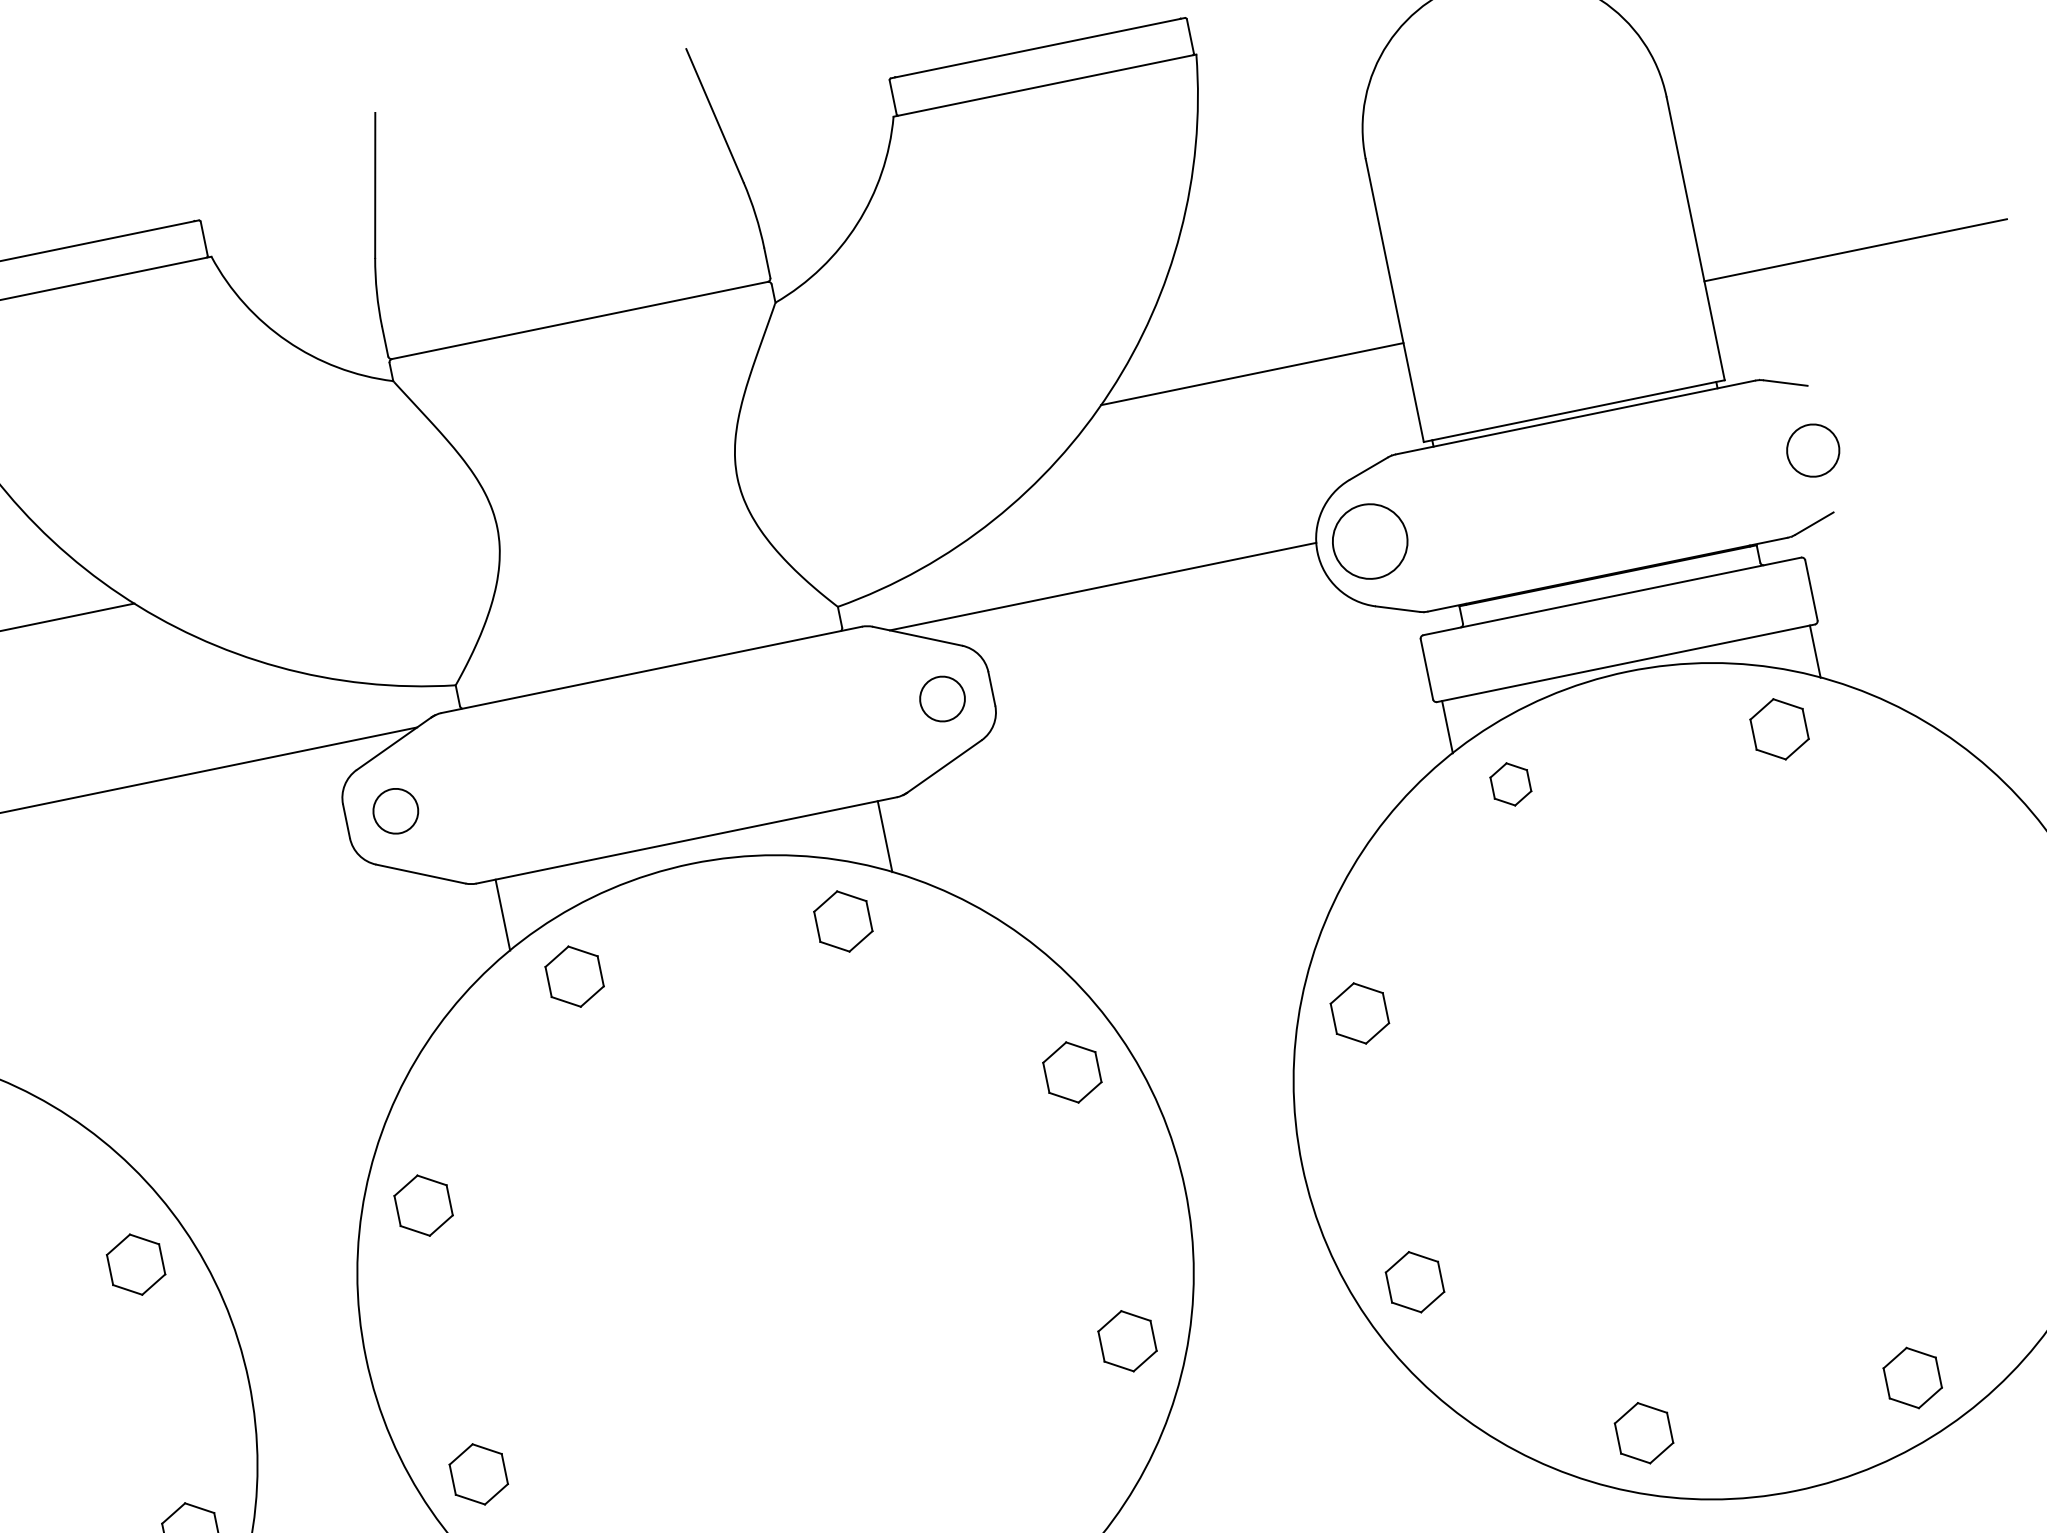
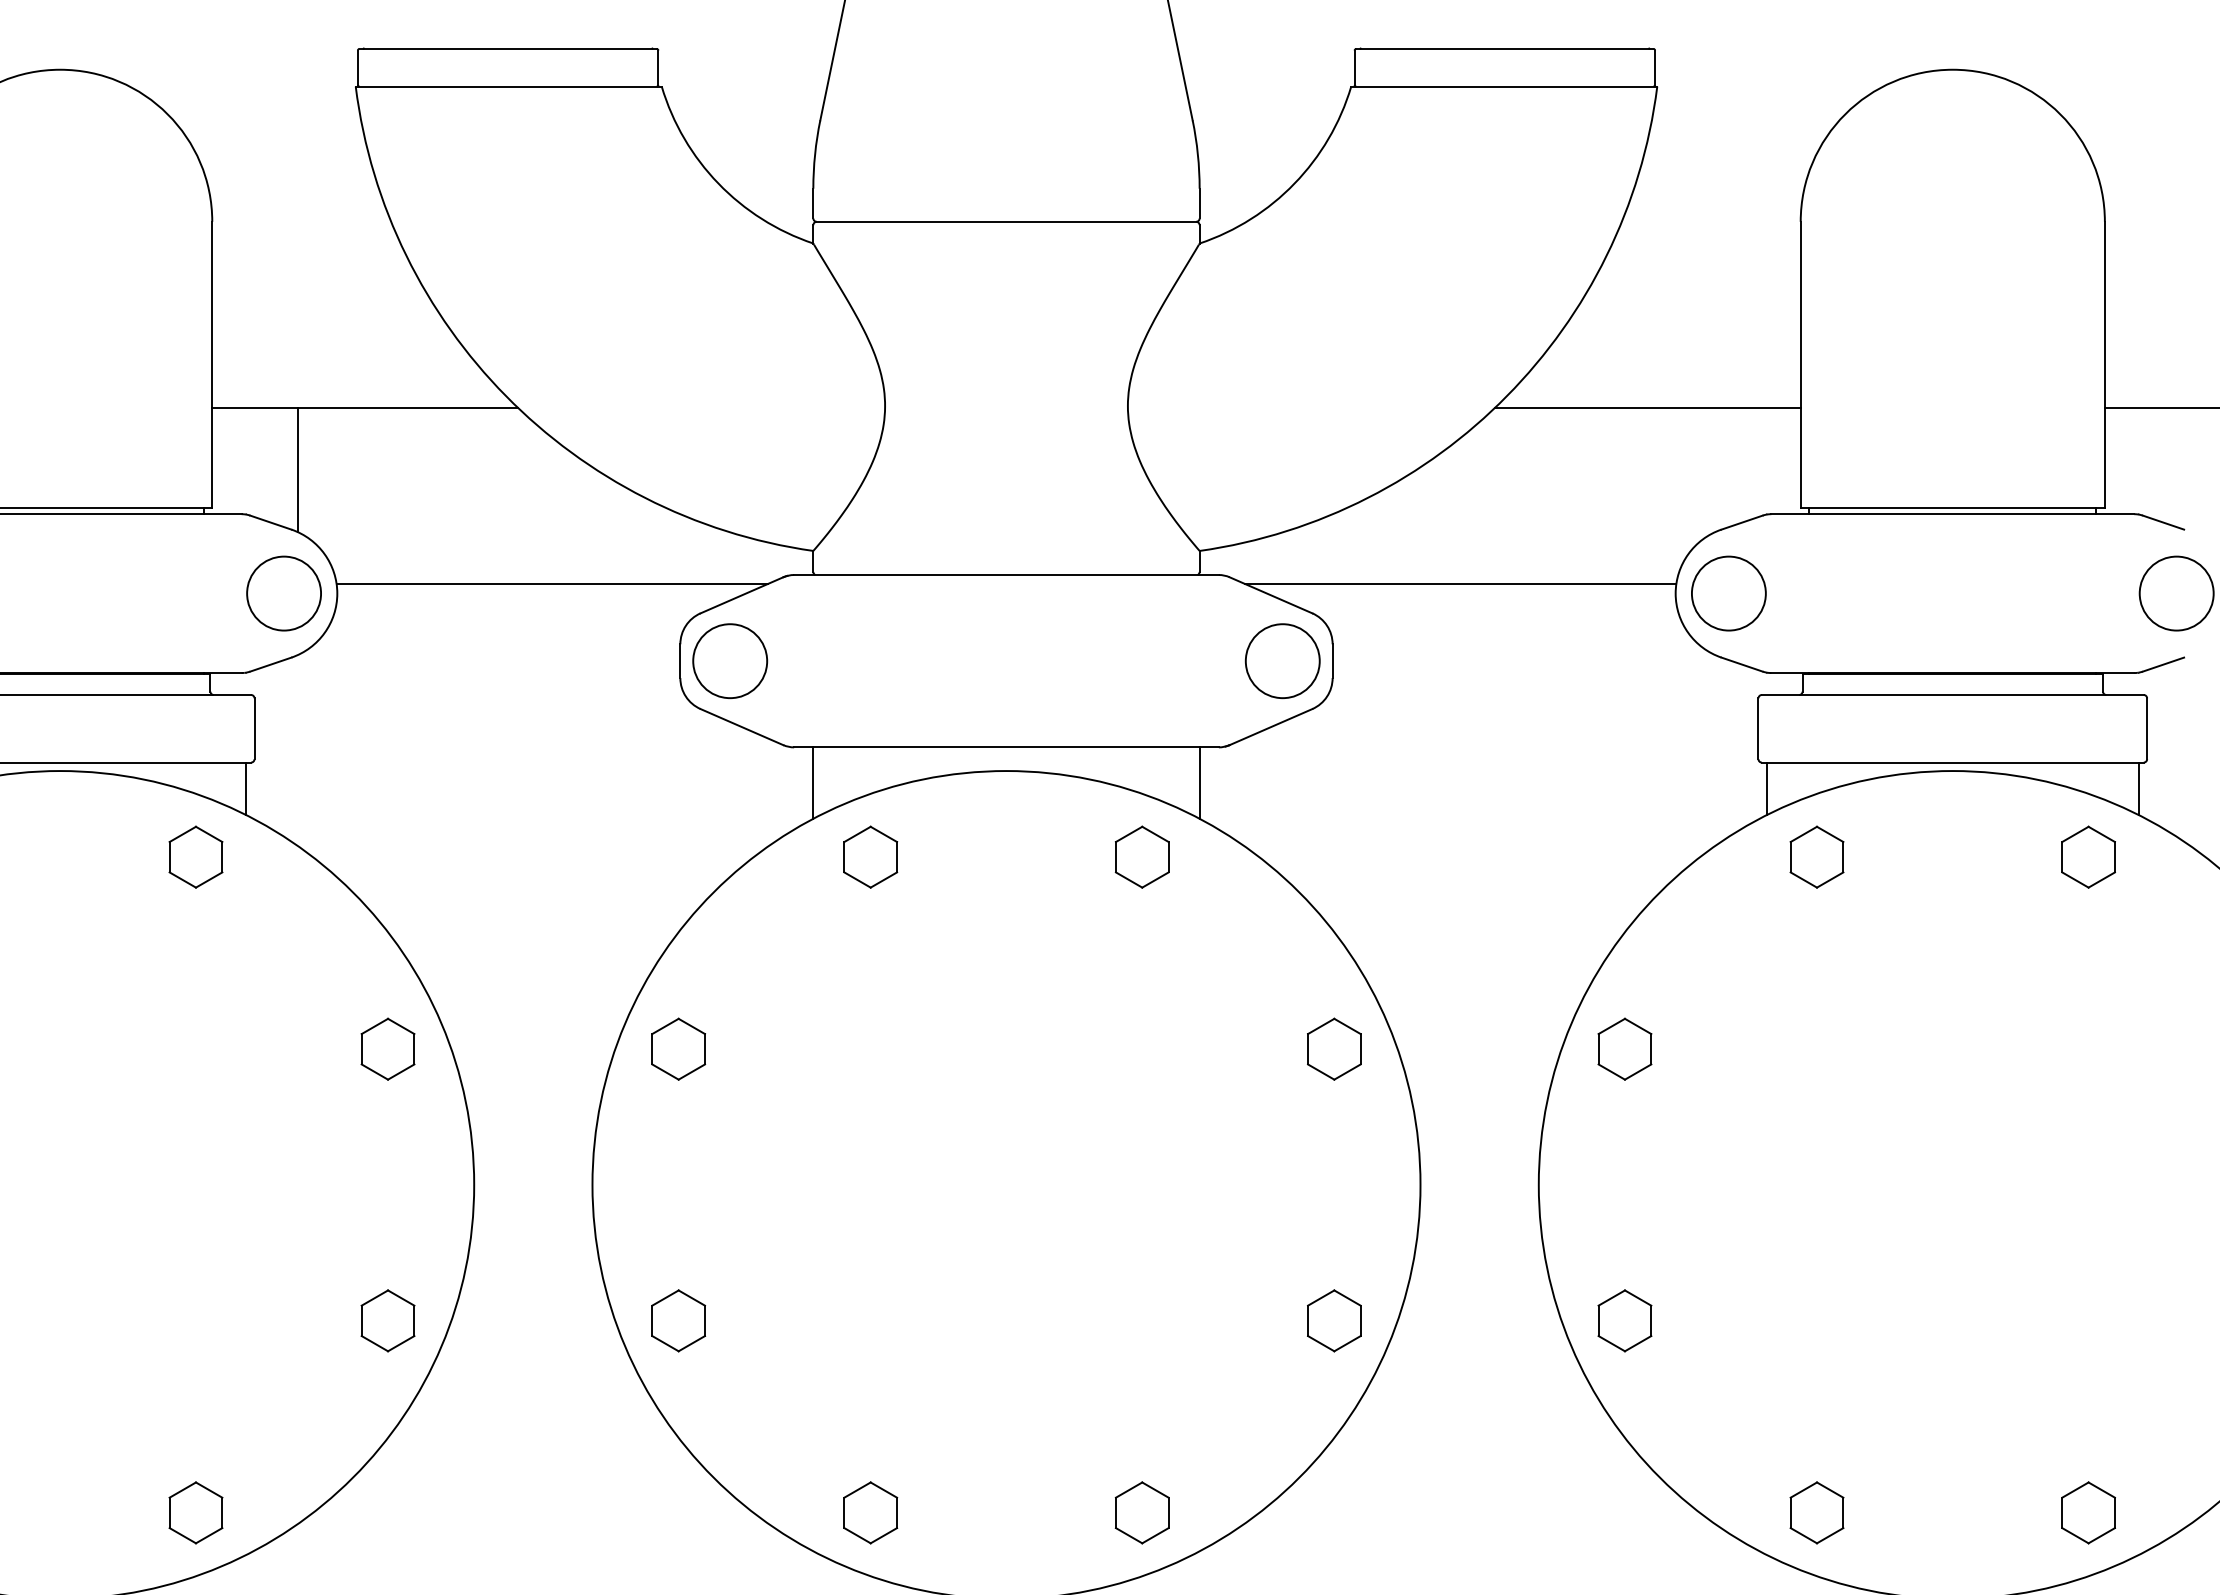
circle: (1813, 450) -> (2176, 593), size x1.43
circle: (942, 699) -> (1282, 661), size x1.67
part: (1510, 783) -> (1816, 856), size x1.43
circle: (396, 811) -> (730, 661), size x1.67

